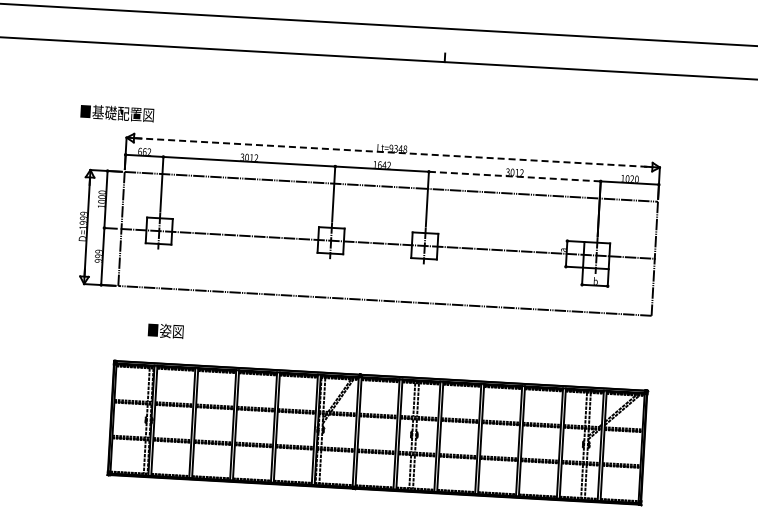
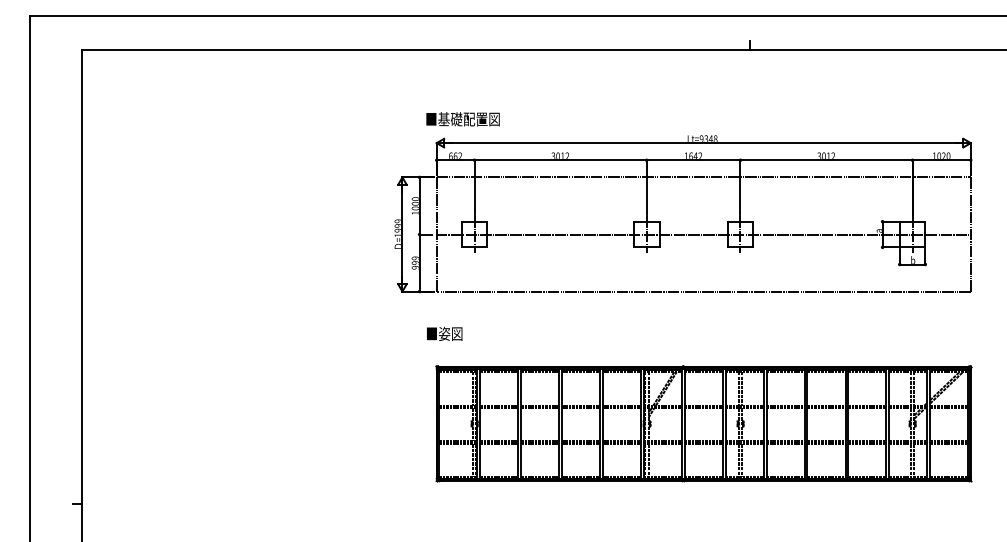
text: (116, 113) -> (462, 119), moved
line: (393, 153) -> (704, 143), dashed -> solid
line: (515, 176) -> (827, 160), dashed -> solid
text: (165, 330) -> (444, 333), moved

